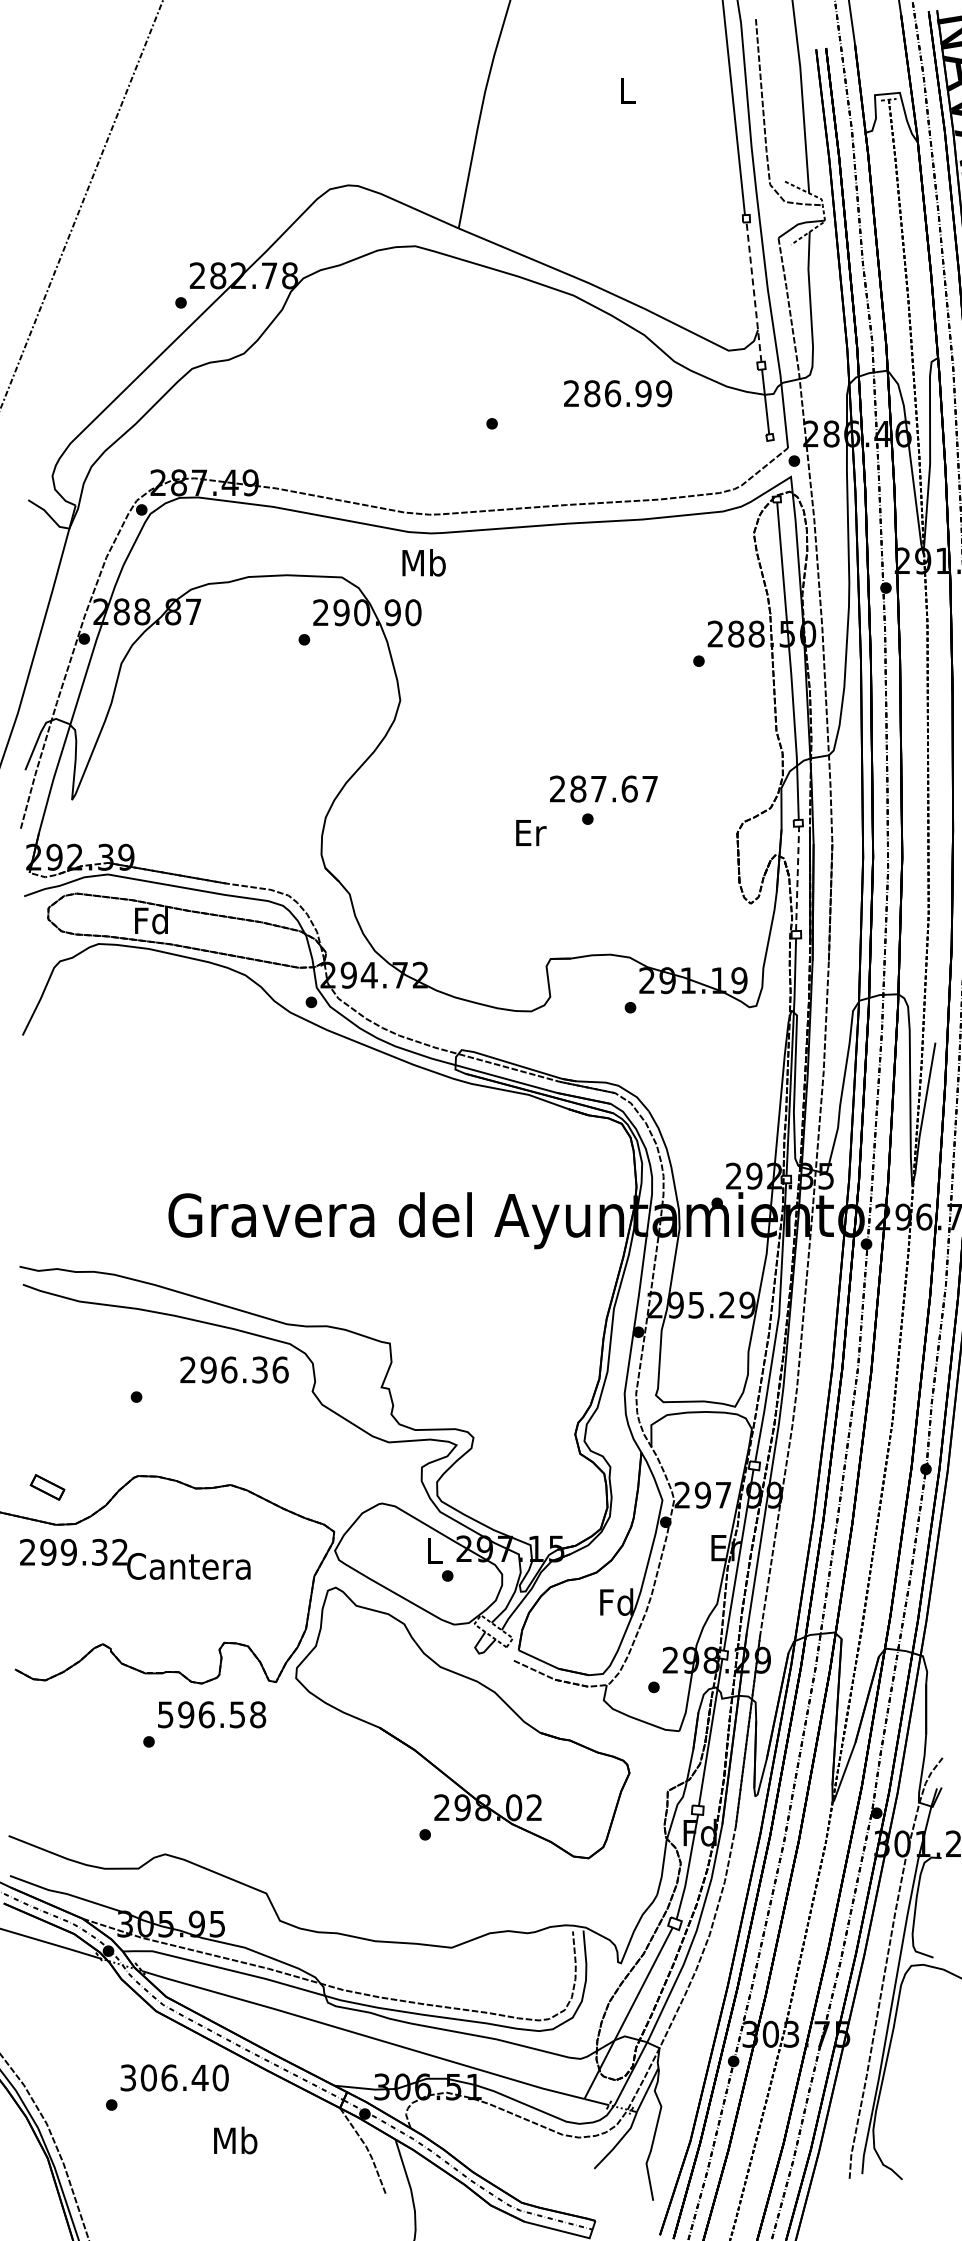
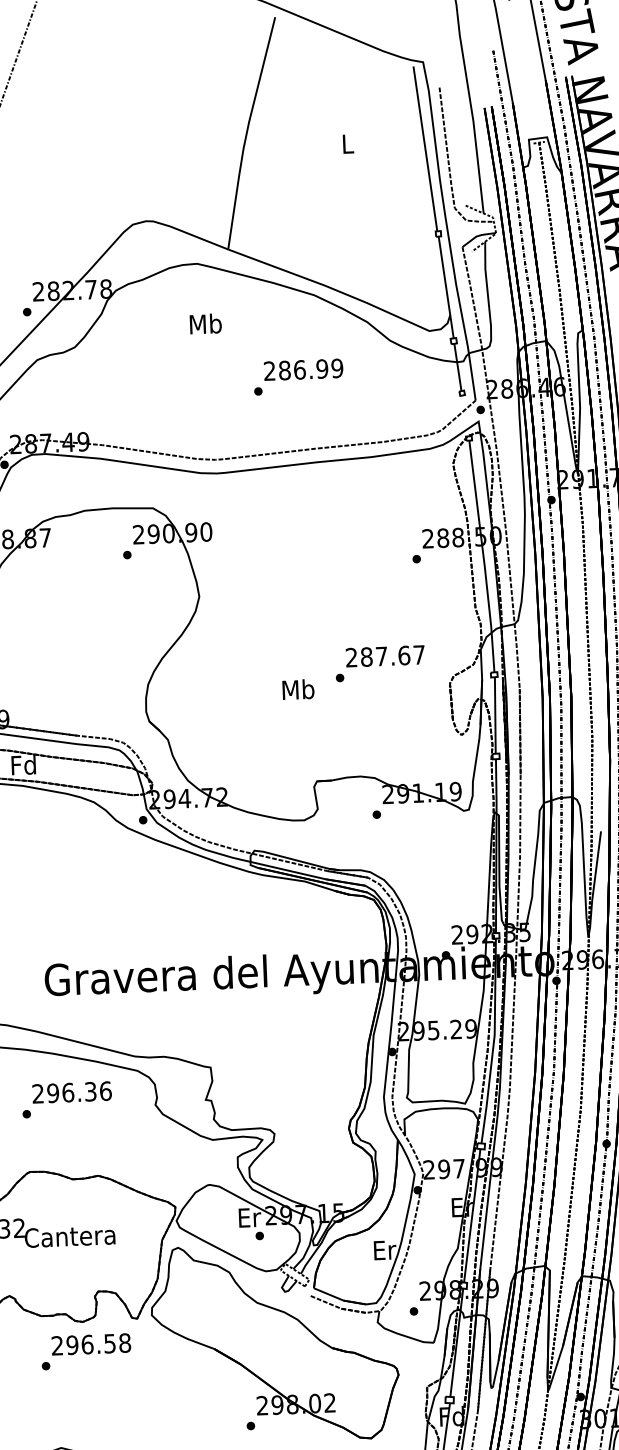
line: (753, 291) -> (445, 286), dashed -> solid
text: (618, 393) -> (303, 369), moved
text: (423, 562) -> (205, 323), moved
text: (603, 788) -> (385, 655), moved
text: (530, 832) -> (298, 689), Er -> Mb
line: (797, 878) -> (495, 715), dashed -> solid
text: (234, 1369) -> (72, 1092), moved
text: (435, 1550) -> (250, 1217), L -> Er
text: (616, 1601) -> (384, 1249), Fd -> Er
text: (165, 1714) -> (57, 1345), 596.58 -> 296.58

